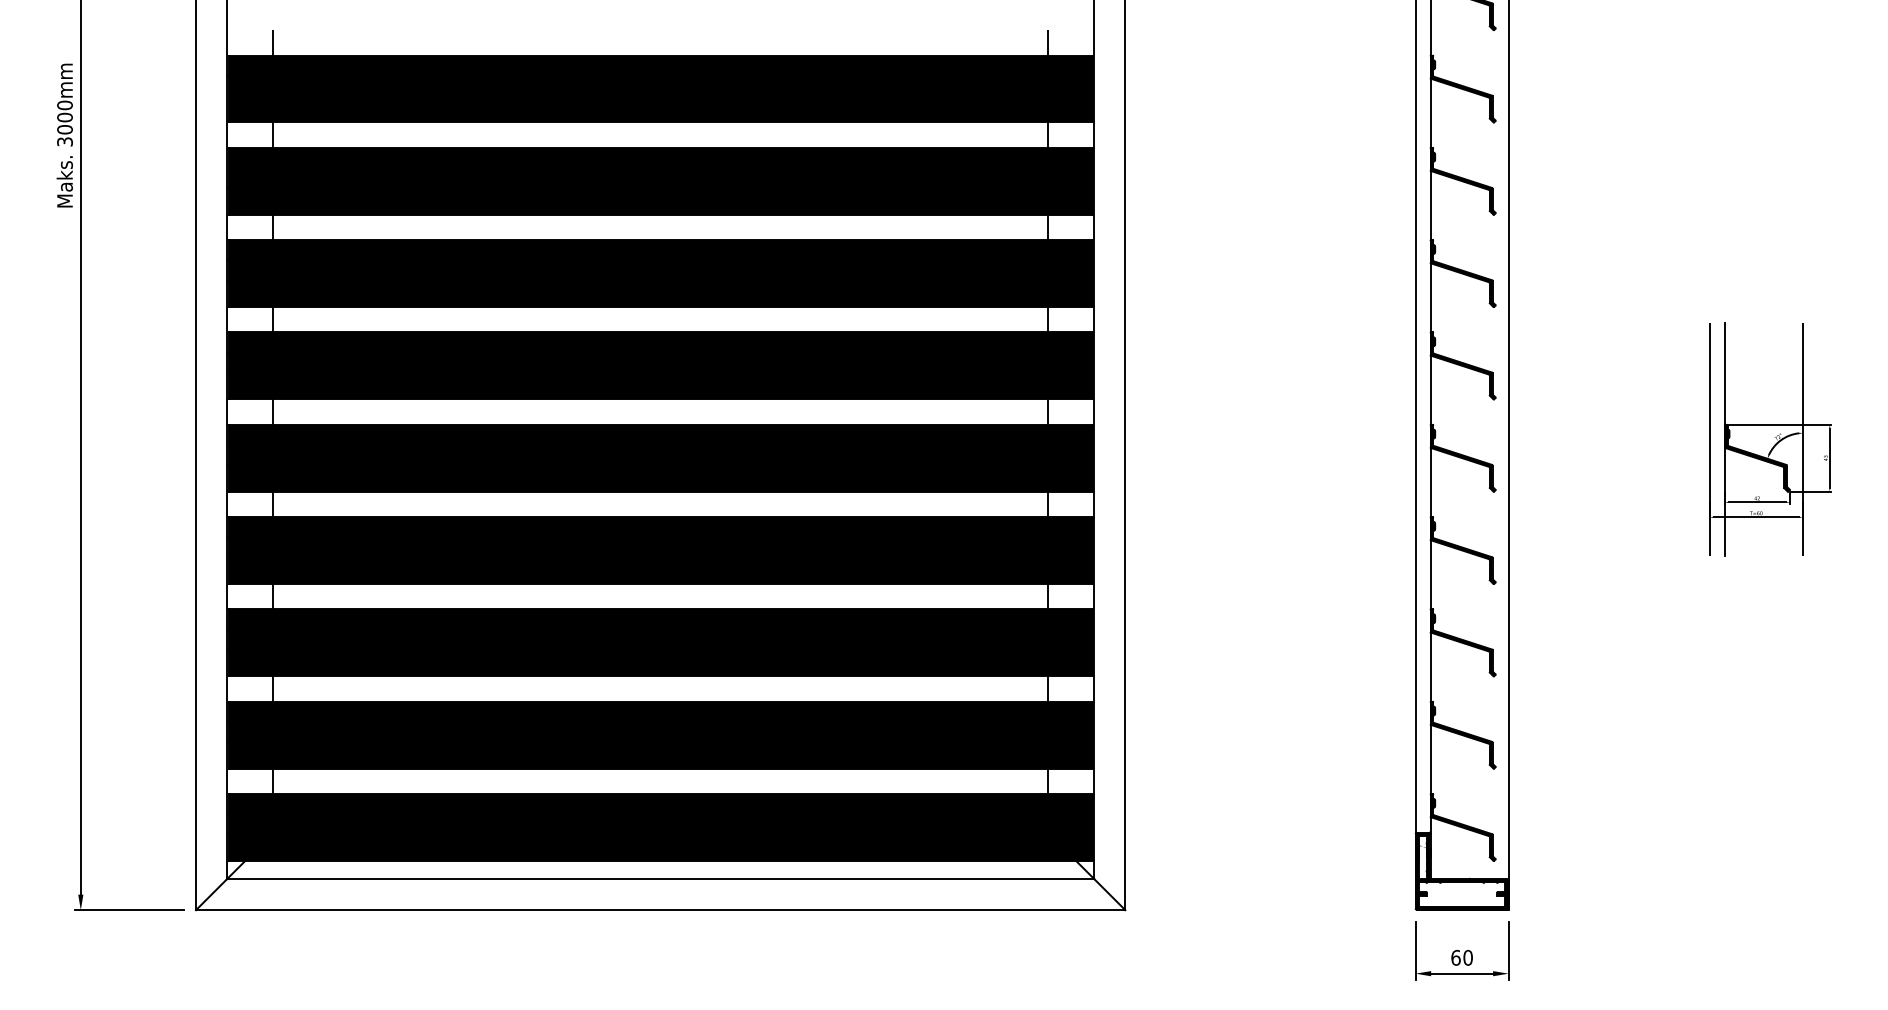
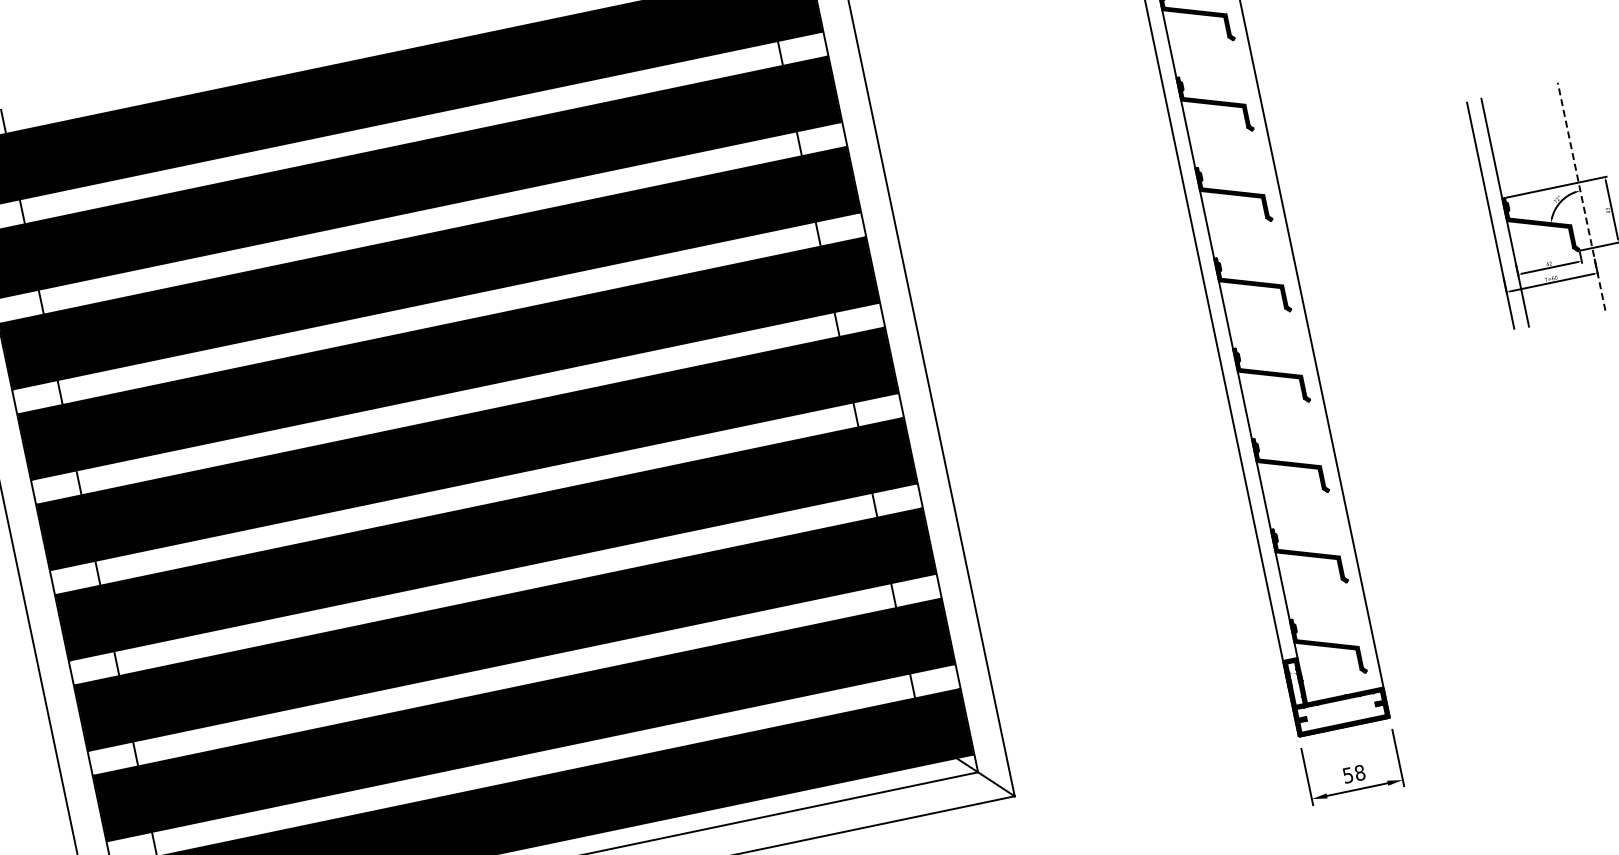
line: (1802, 438) -> (1581, 196), solid -> dashed
text: (1461, 957) -> (1353, 773), 60 -> 58

